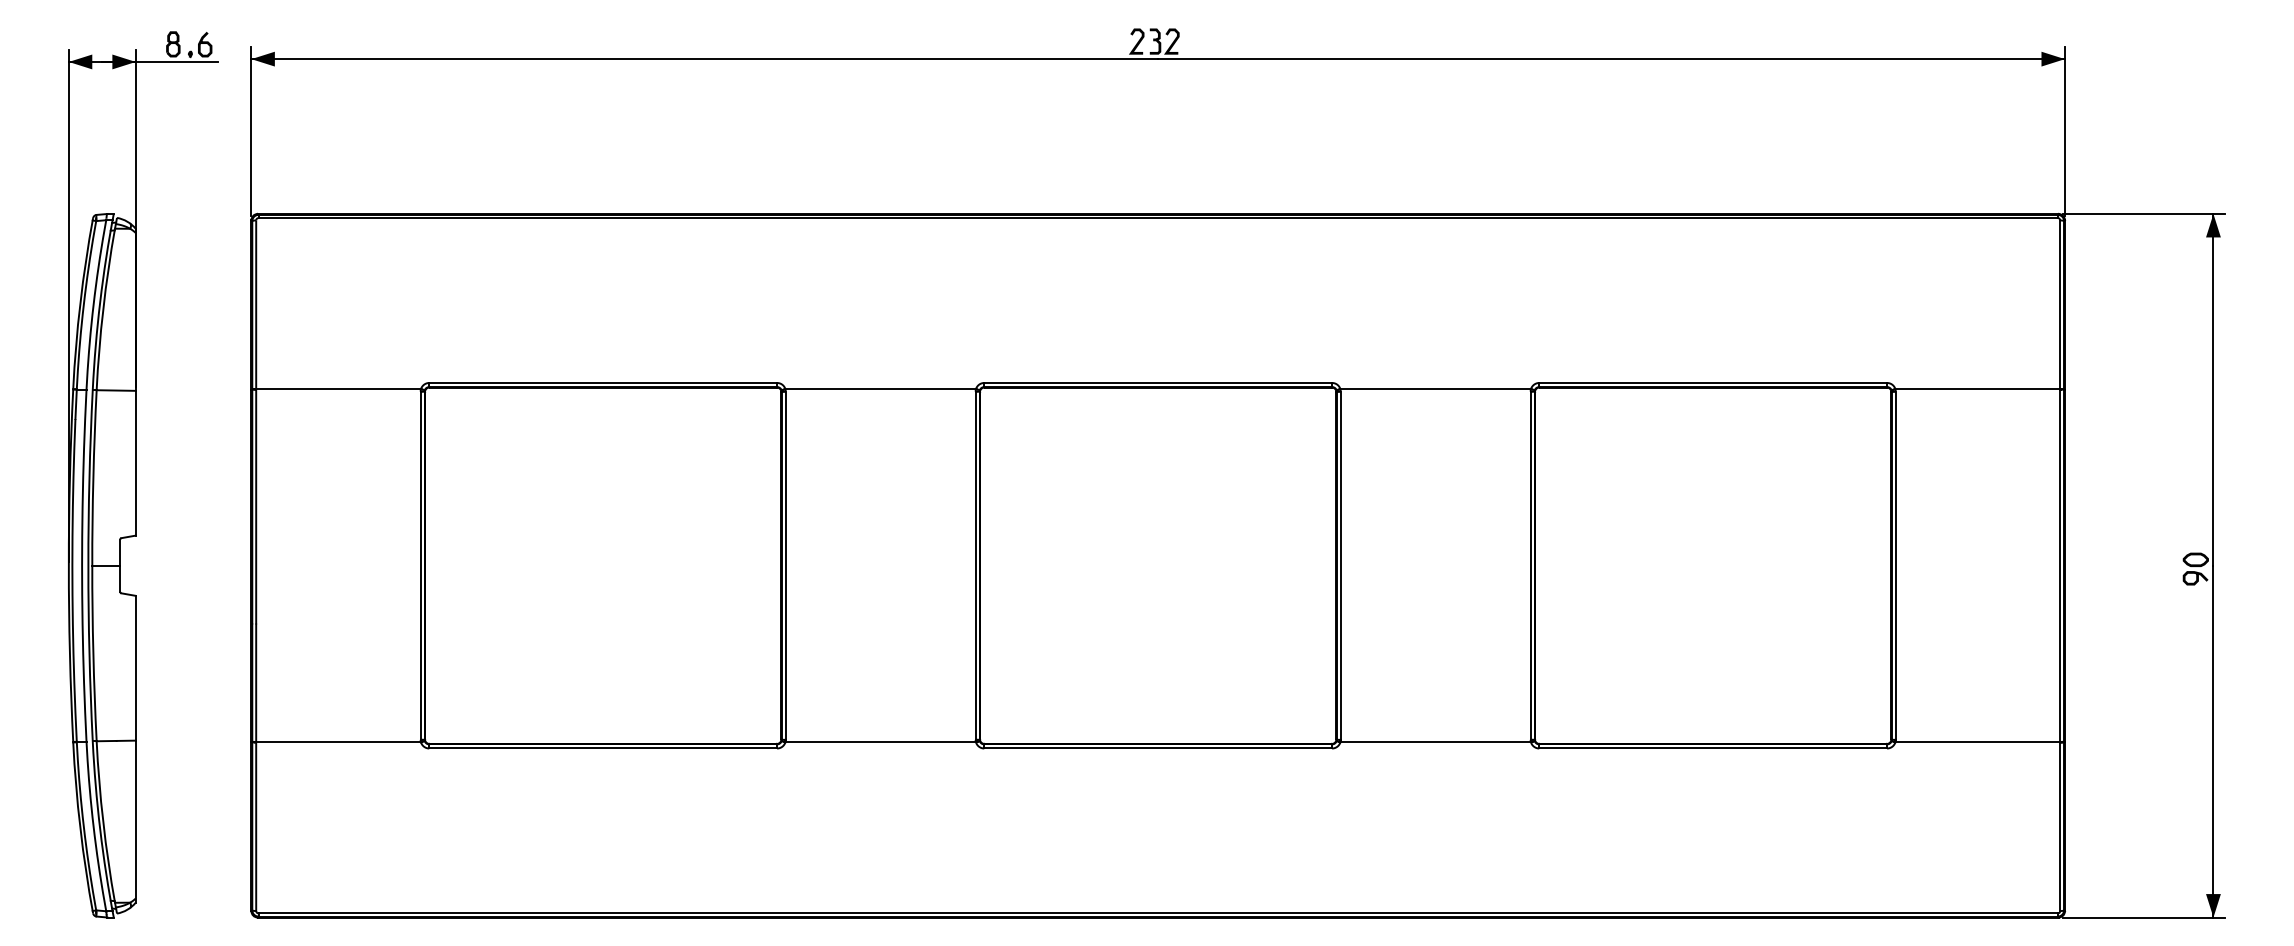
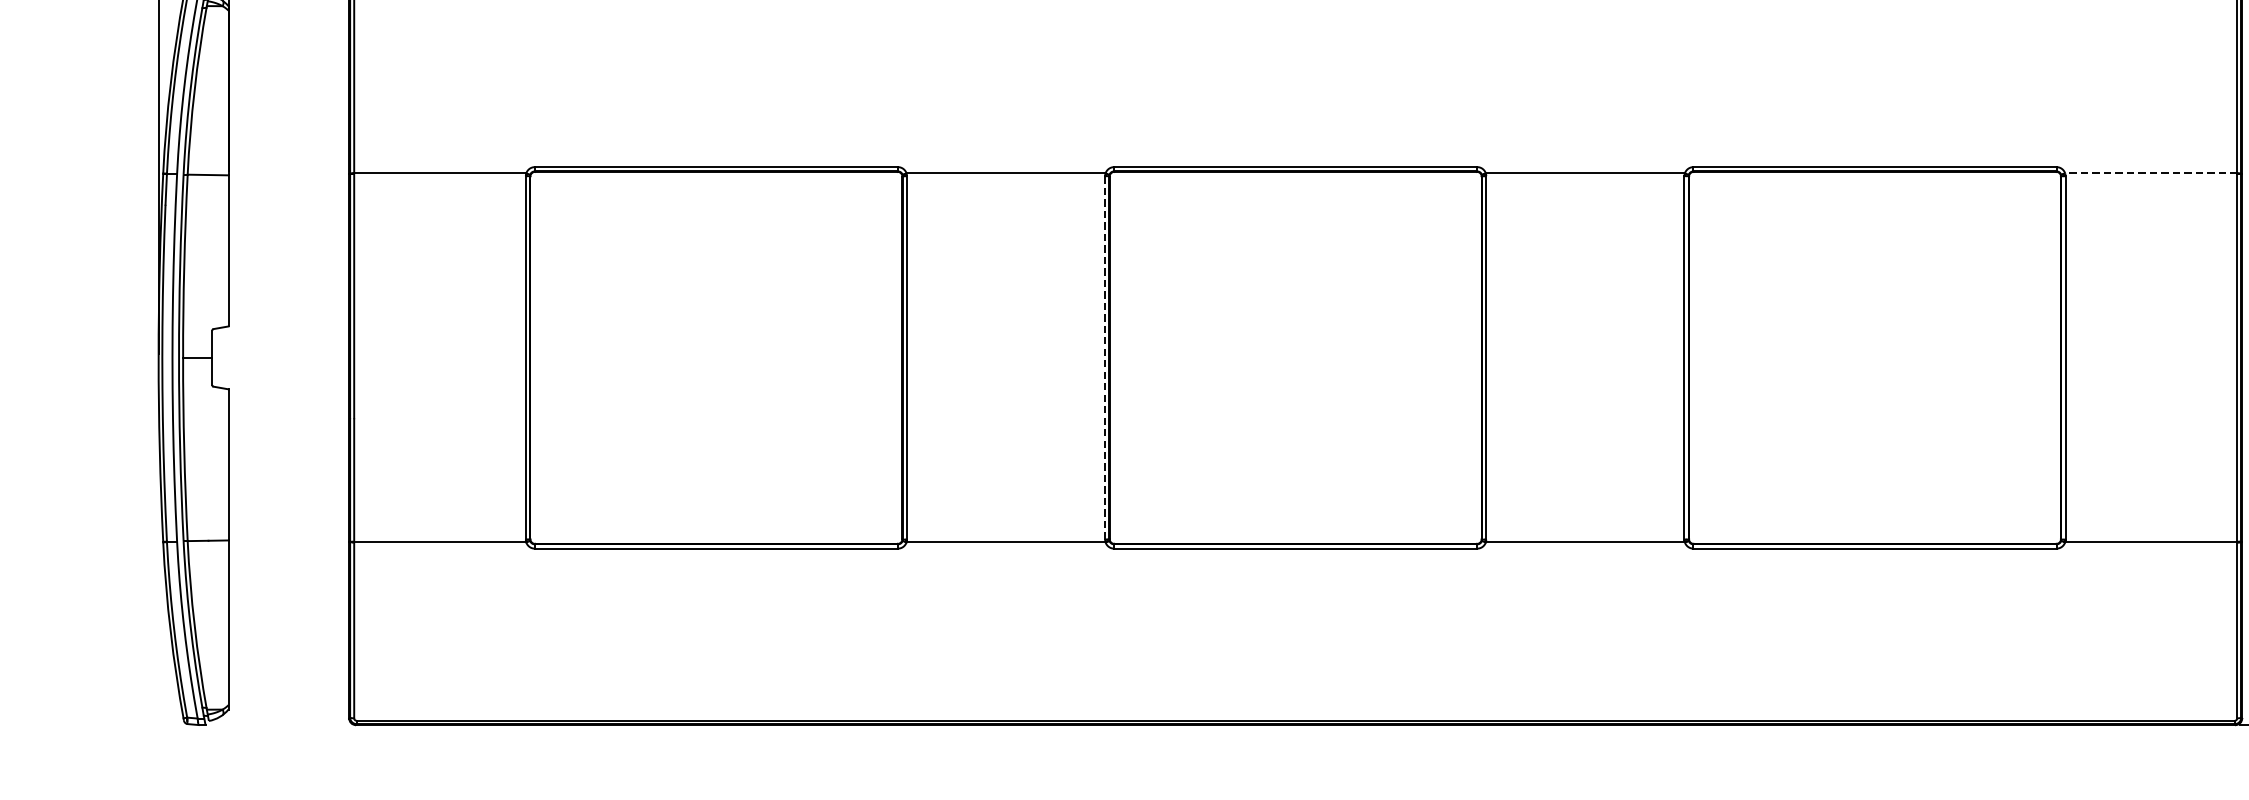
line: (1977, 389) -> (2150, 173), solid -> dashed
line: (975, 565) -> (1105, 357), solid -> dashed

